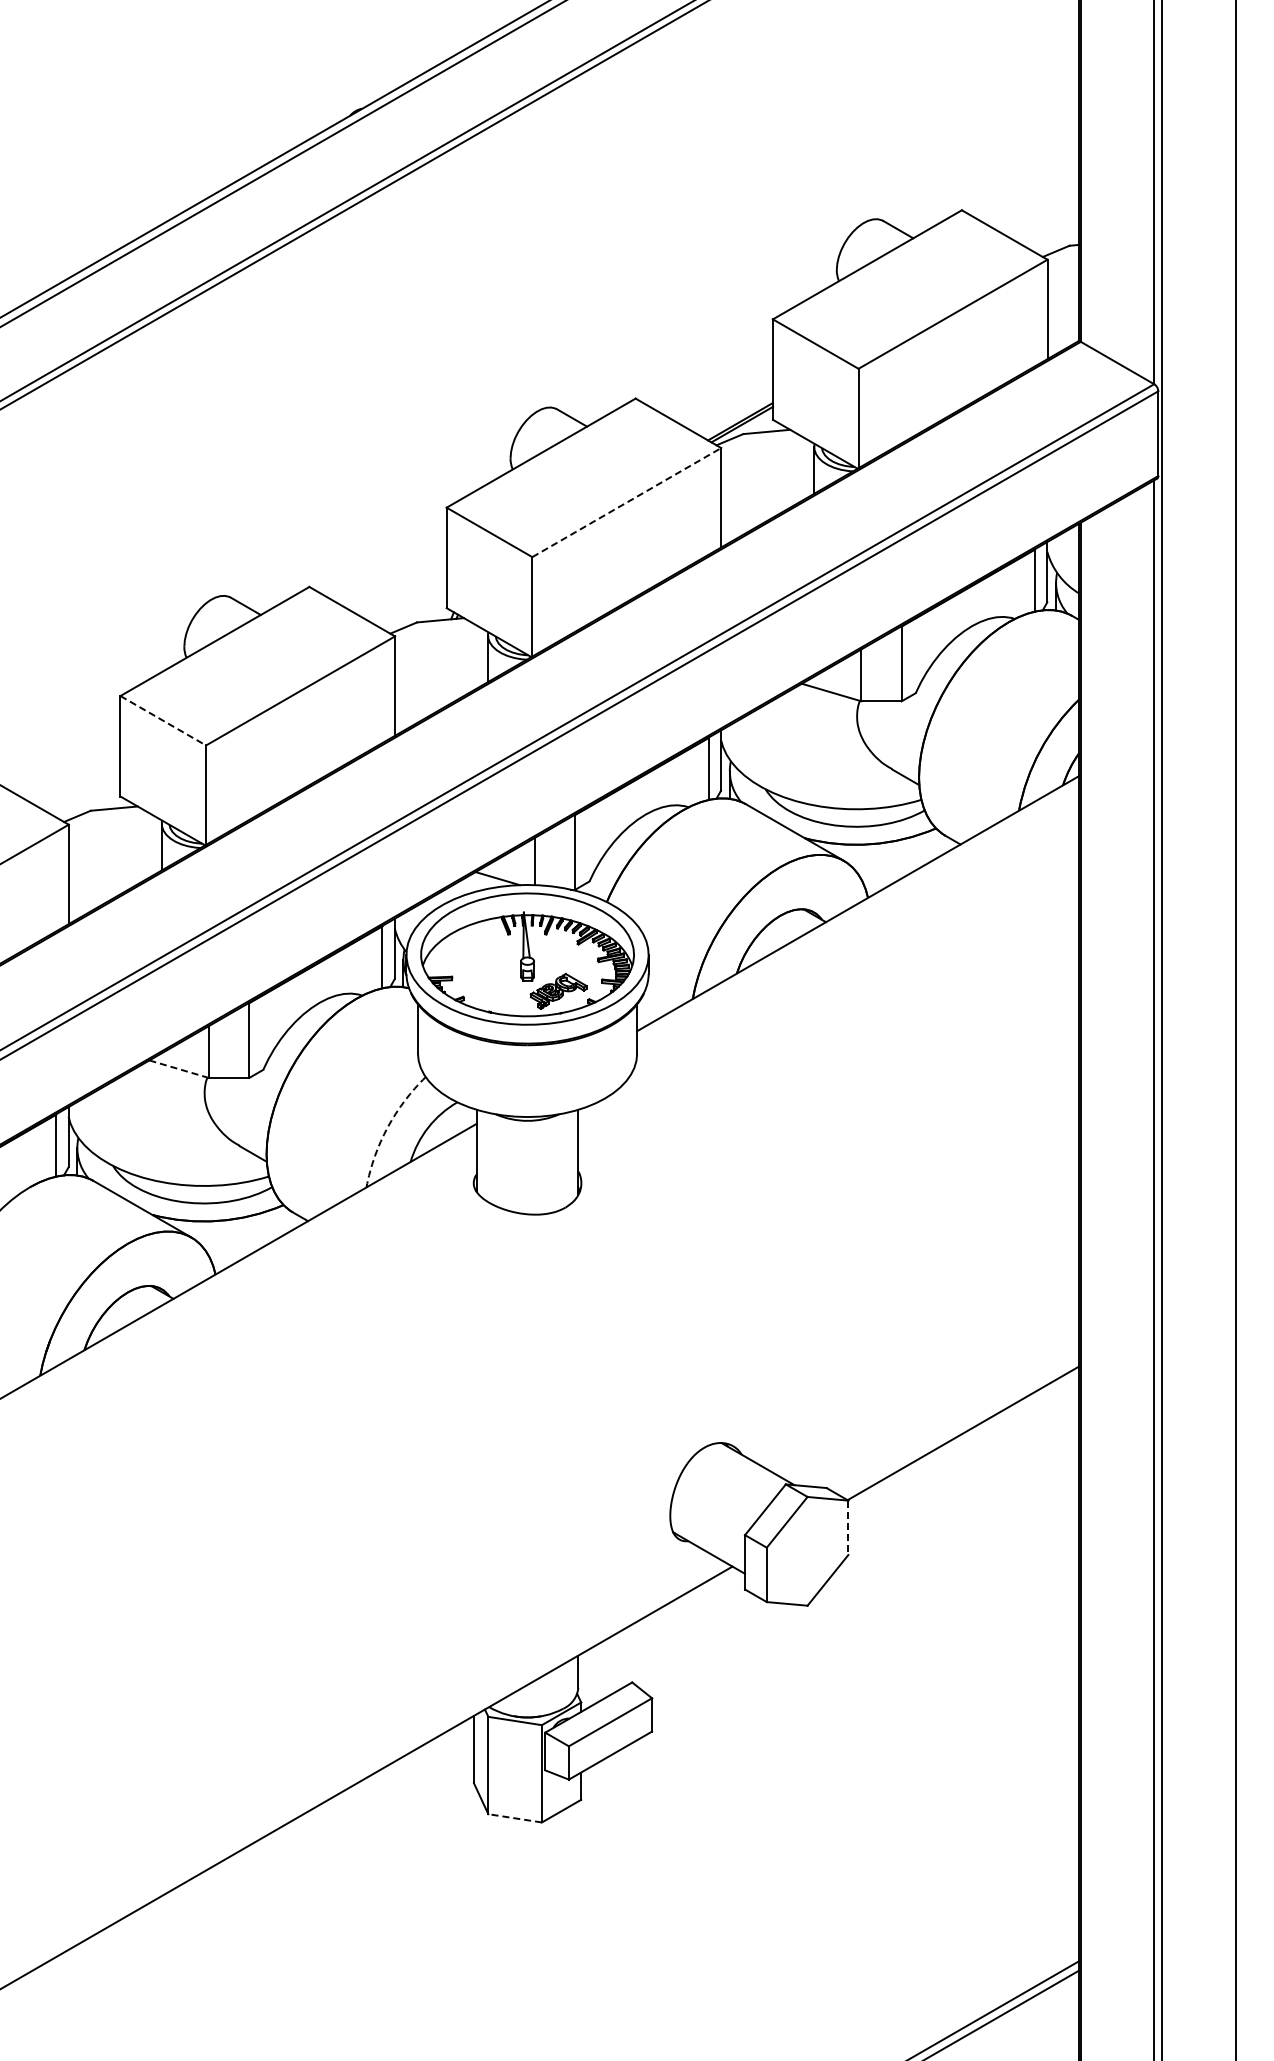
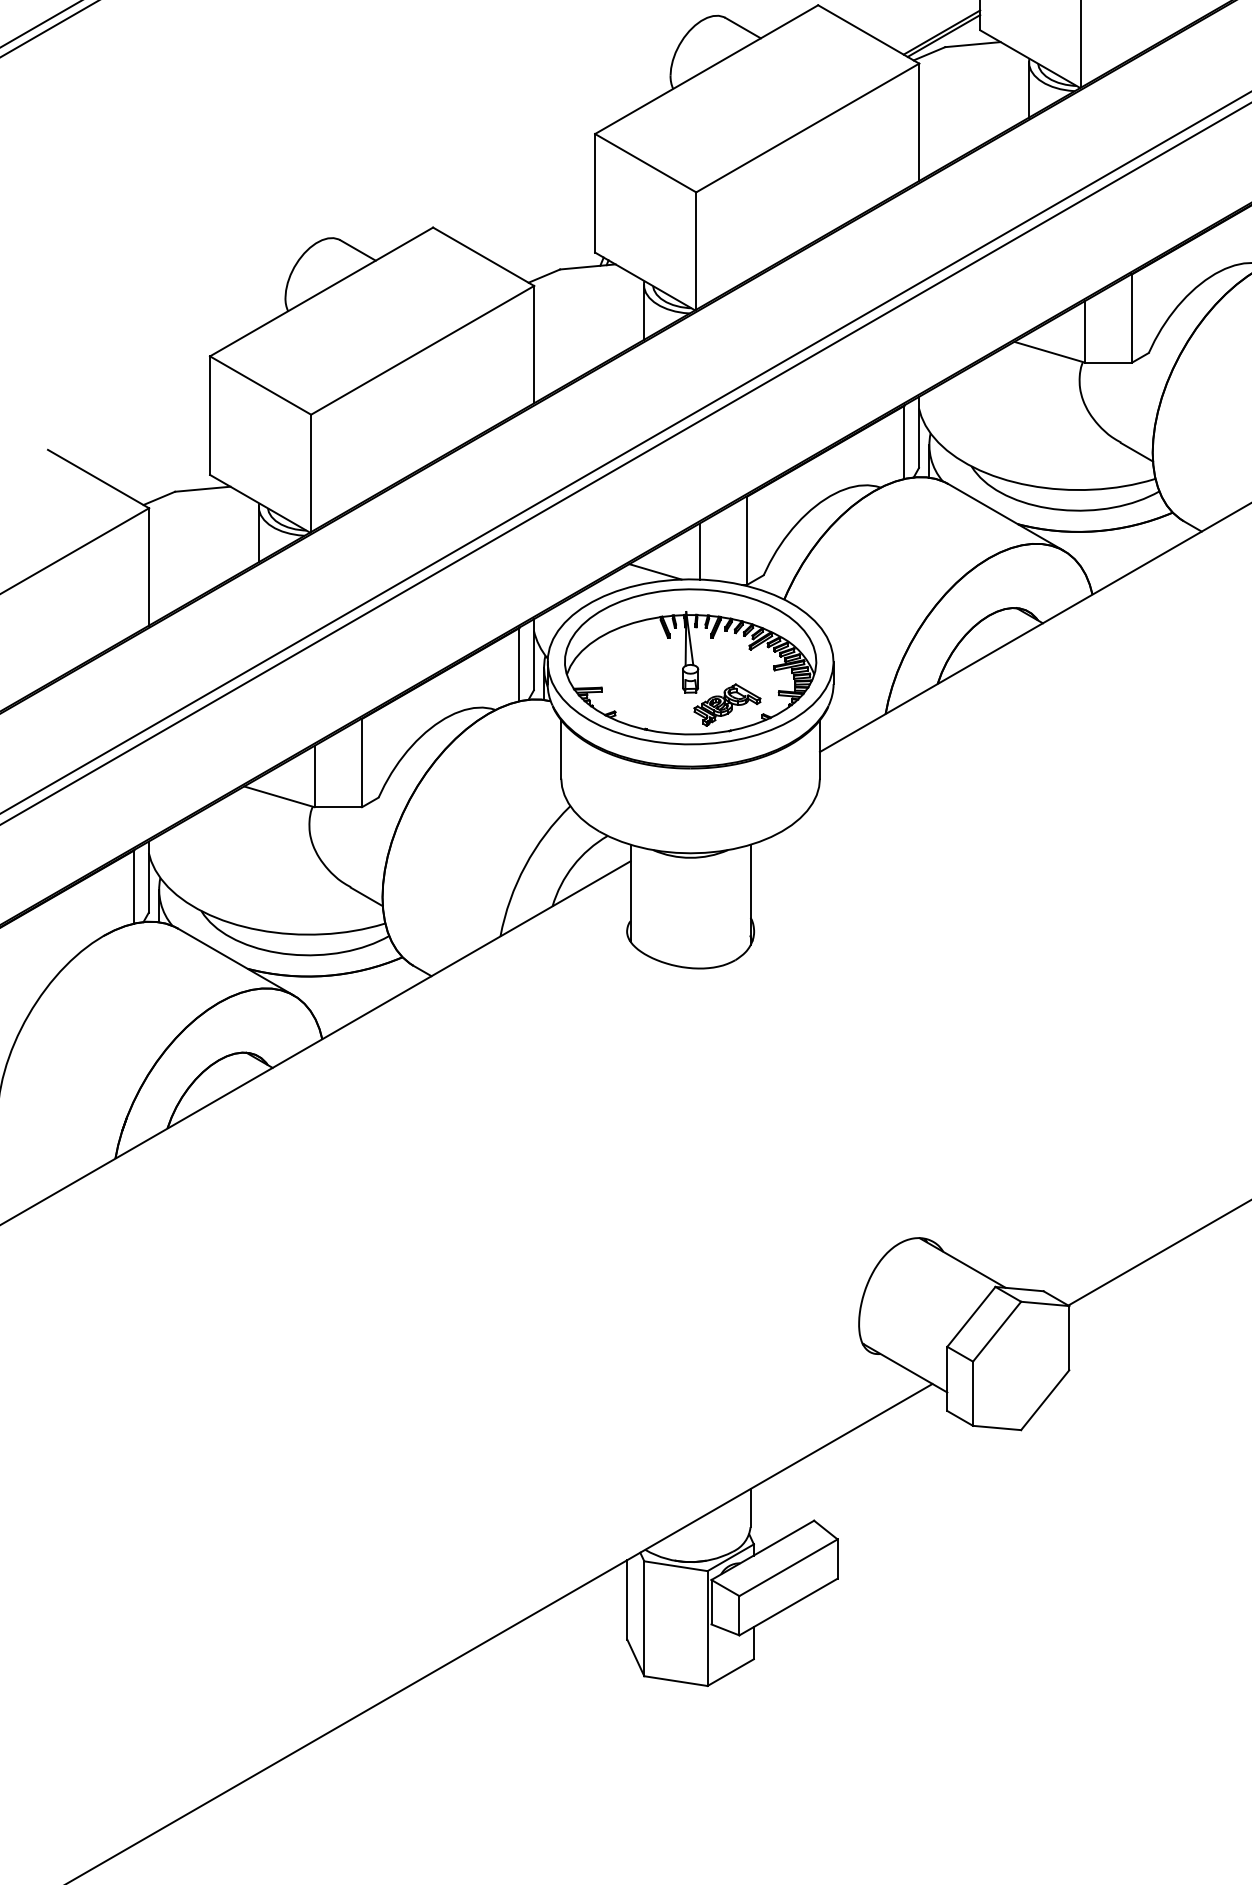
line: (627, 502) -> (808, 127), dashed -> solid
line: (163, 721) -> (260, 386), dashed -> solid
line: (179, 1069) -> (279, 797), dashed -> solid
arc: (387, 1127) -> (525, 865), dashed -> solid
line: (848, 1528) -> (1069, 1338), dashed -> solid
line: (514, 1818) -> (675, 1681), dashed -> solid

